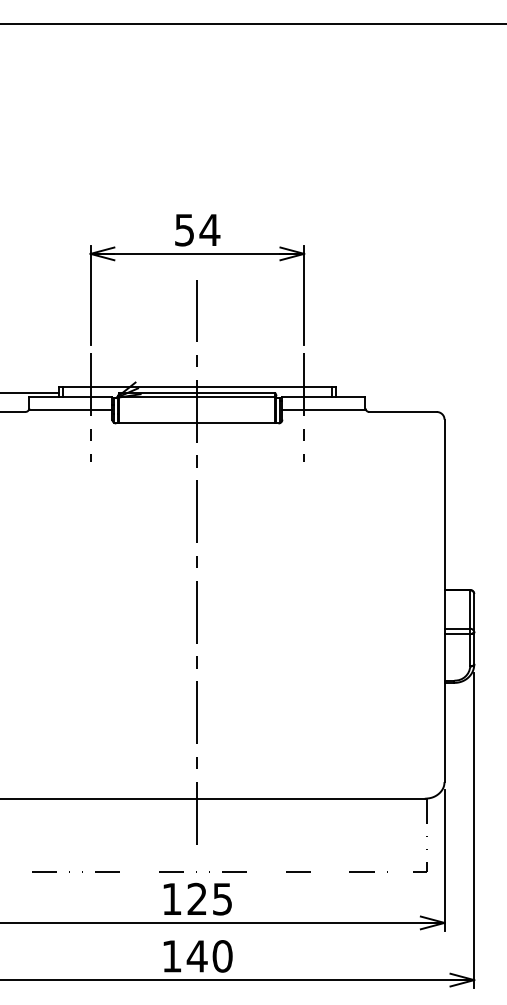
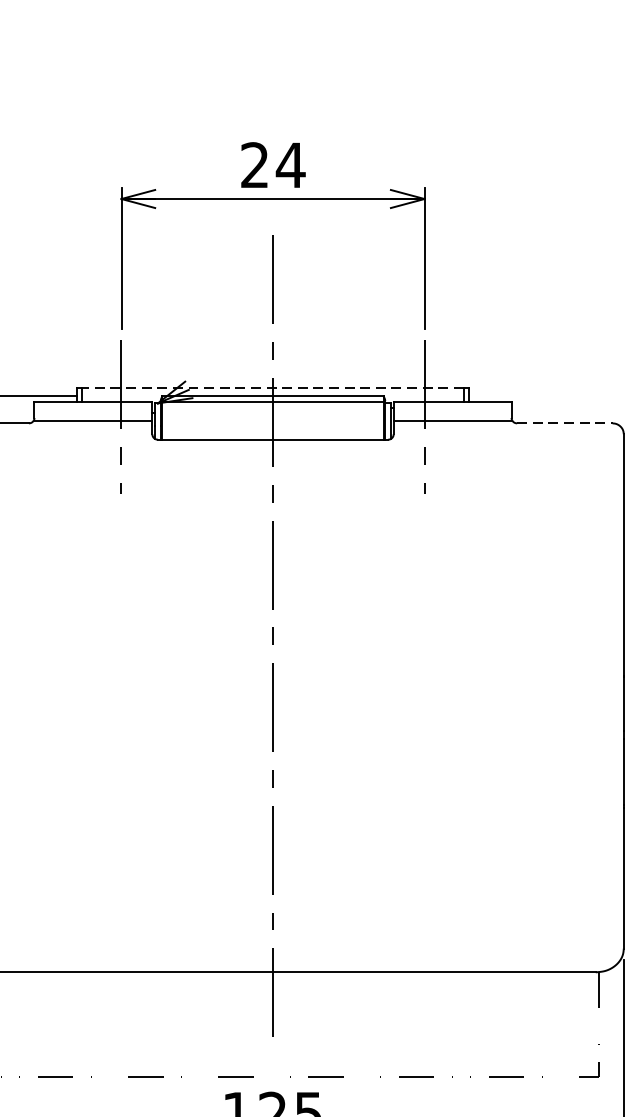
text: (184, 229) -> (254, 164), 54 -> 24
line: (196, 387) -> (271, 388), solid -> dashed
line: (403, 411) -> (565, 422), solid -> dashed

